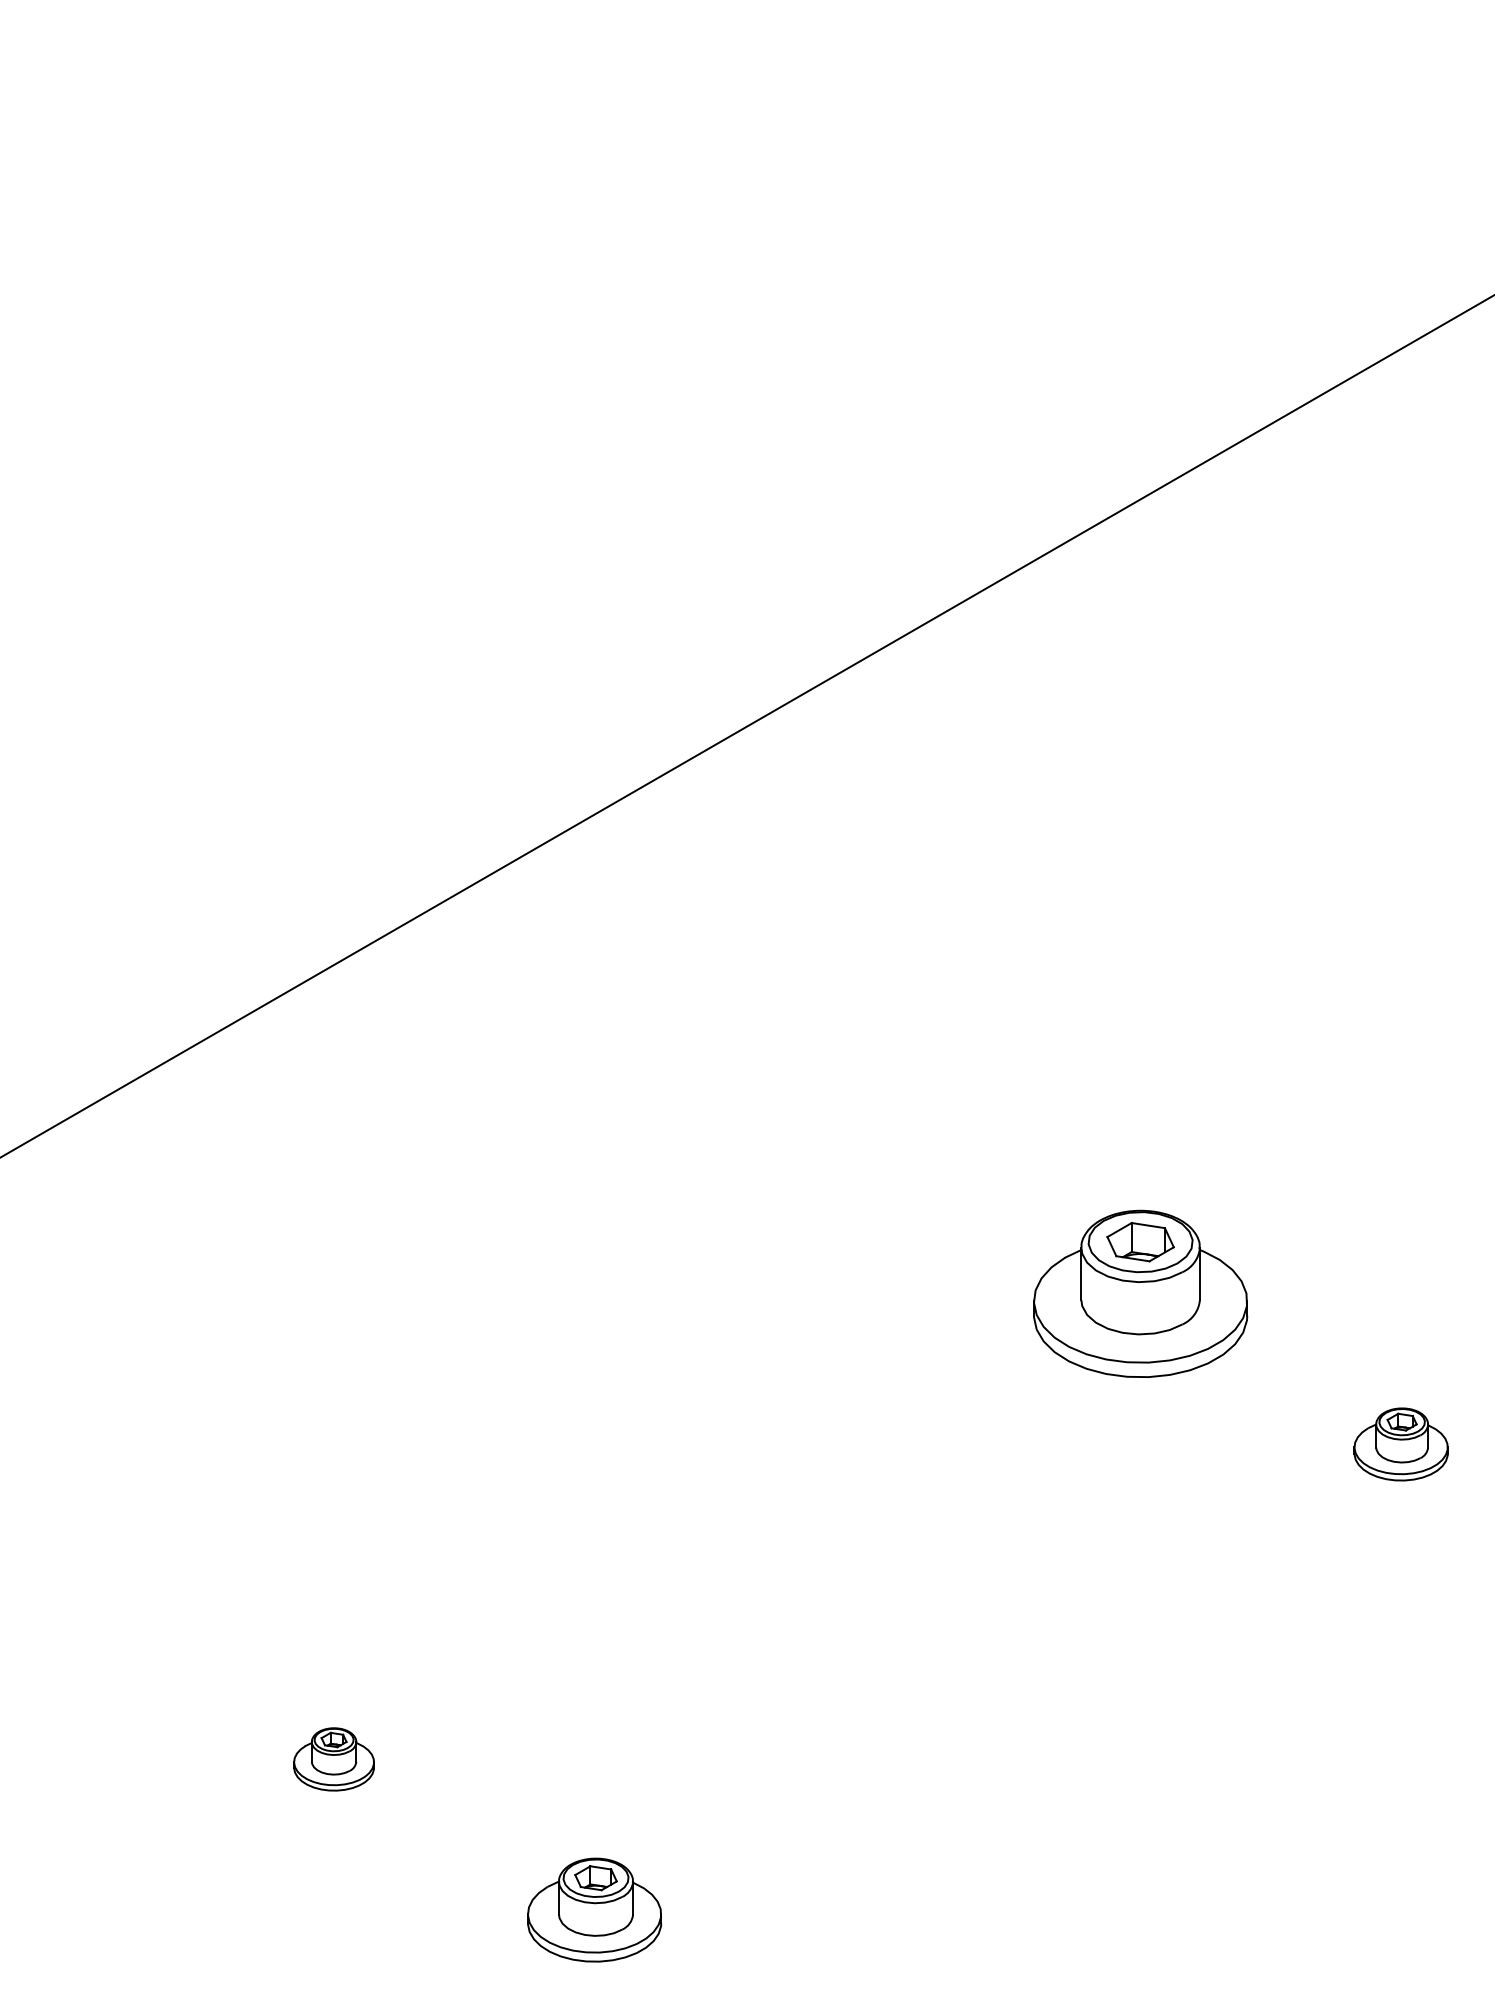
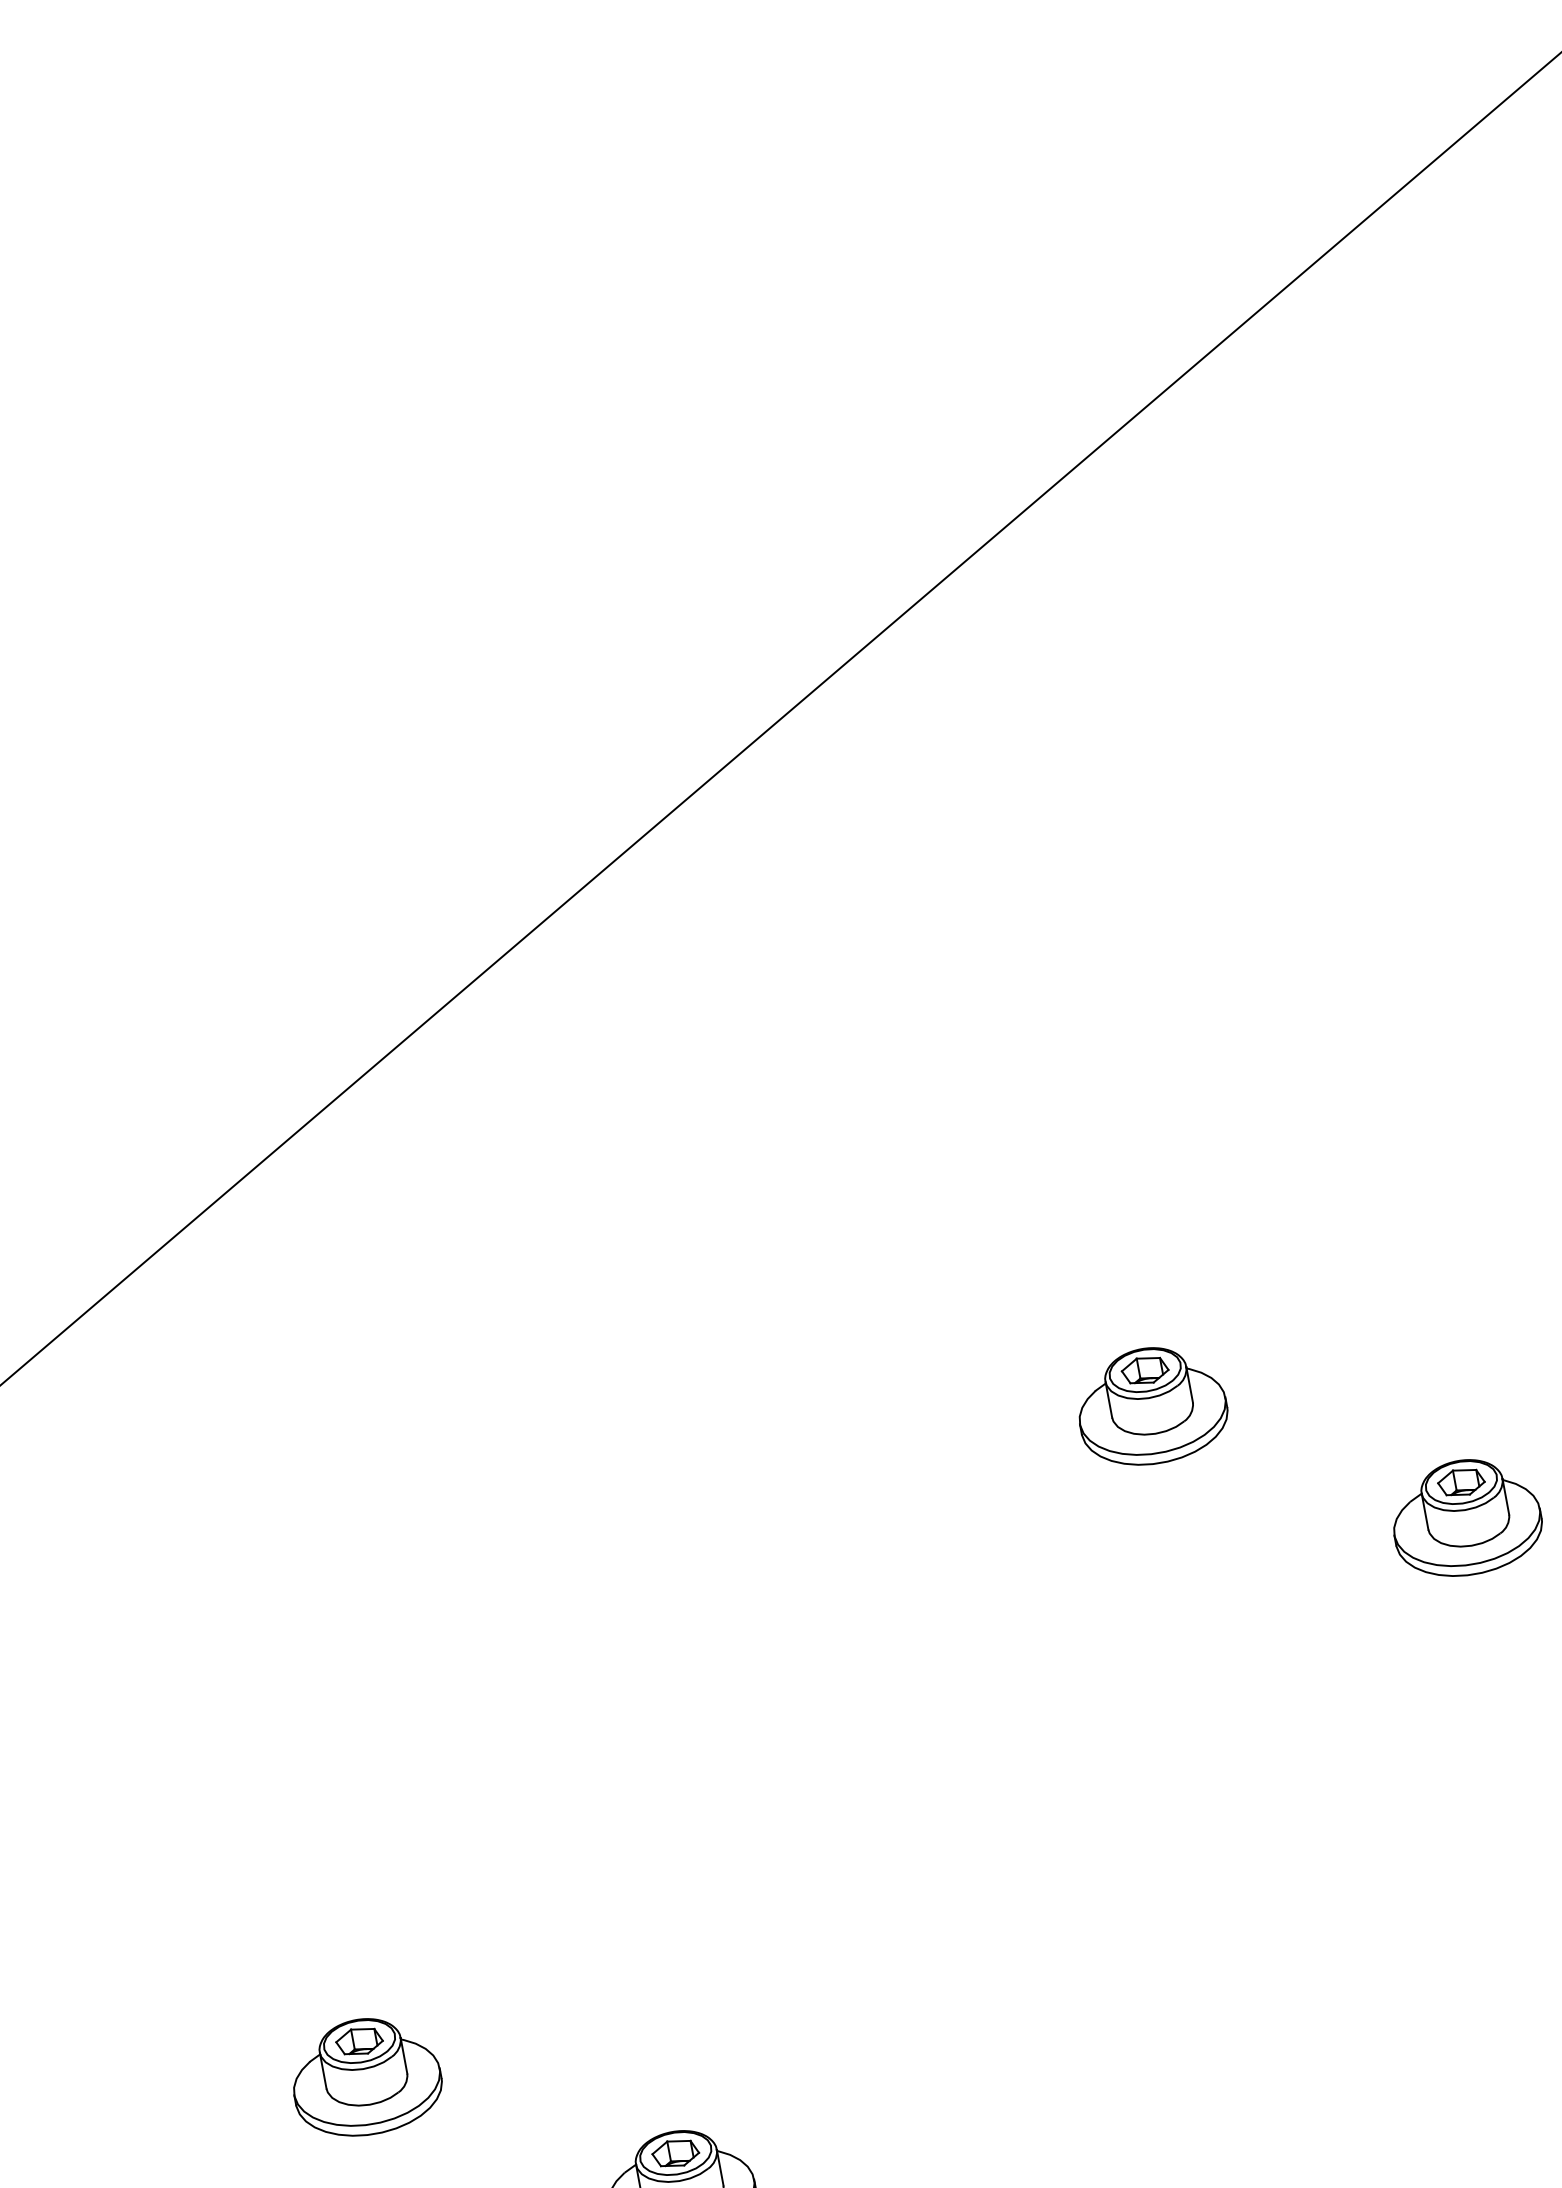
part: (1140, 1293) -> (1151, 1405), size x0.62
part: (1400, 1444) -> (1465, 1517), size x1.43
part: (333, 1759) -> (365, 2077), size x1.67

